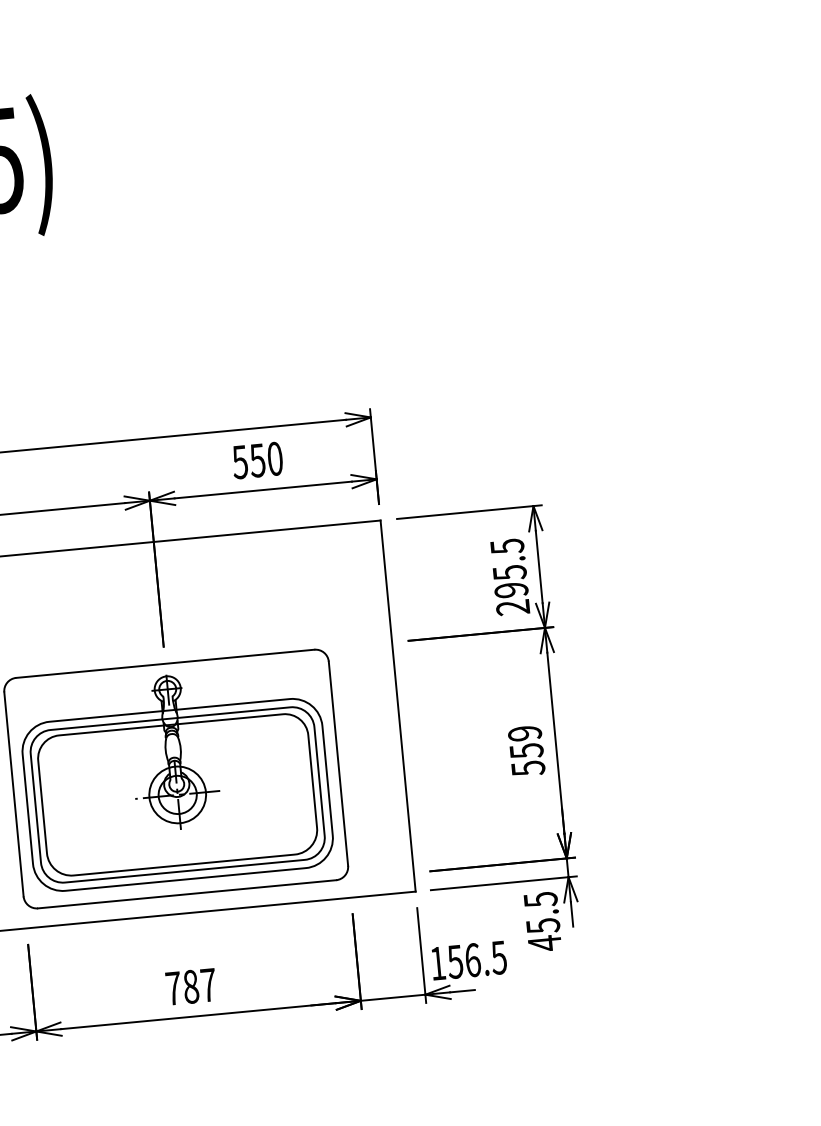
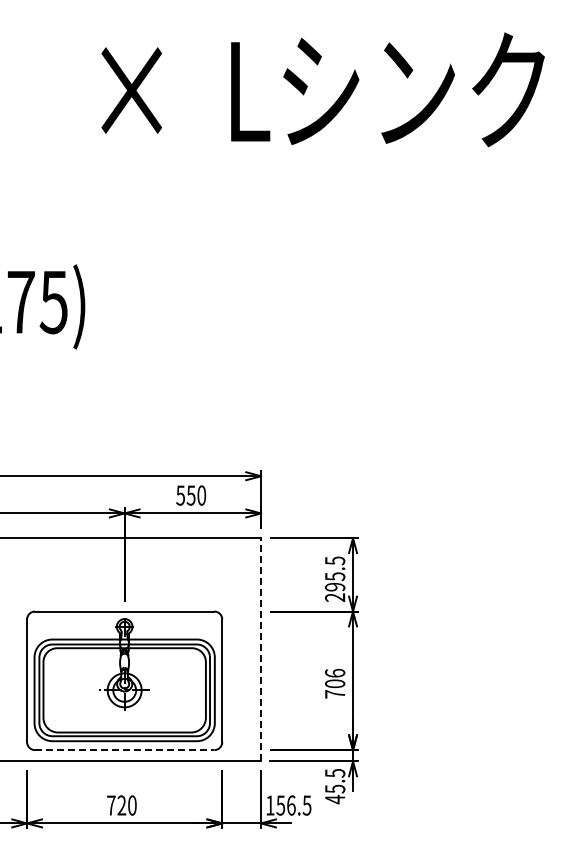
line: (398, 705) -> (261, 649), solid -> dashed
text: (527, 750) -> (335, 683), 559 -> 706
line: (186, 894) -> (124, 750), solid -> dashed
text: (198, 986) -> (126, 805), 787 -> 720

